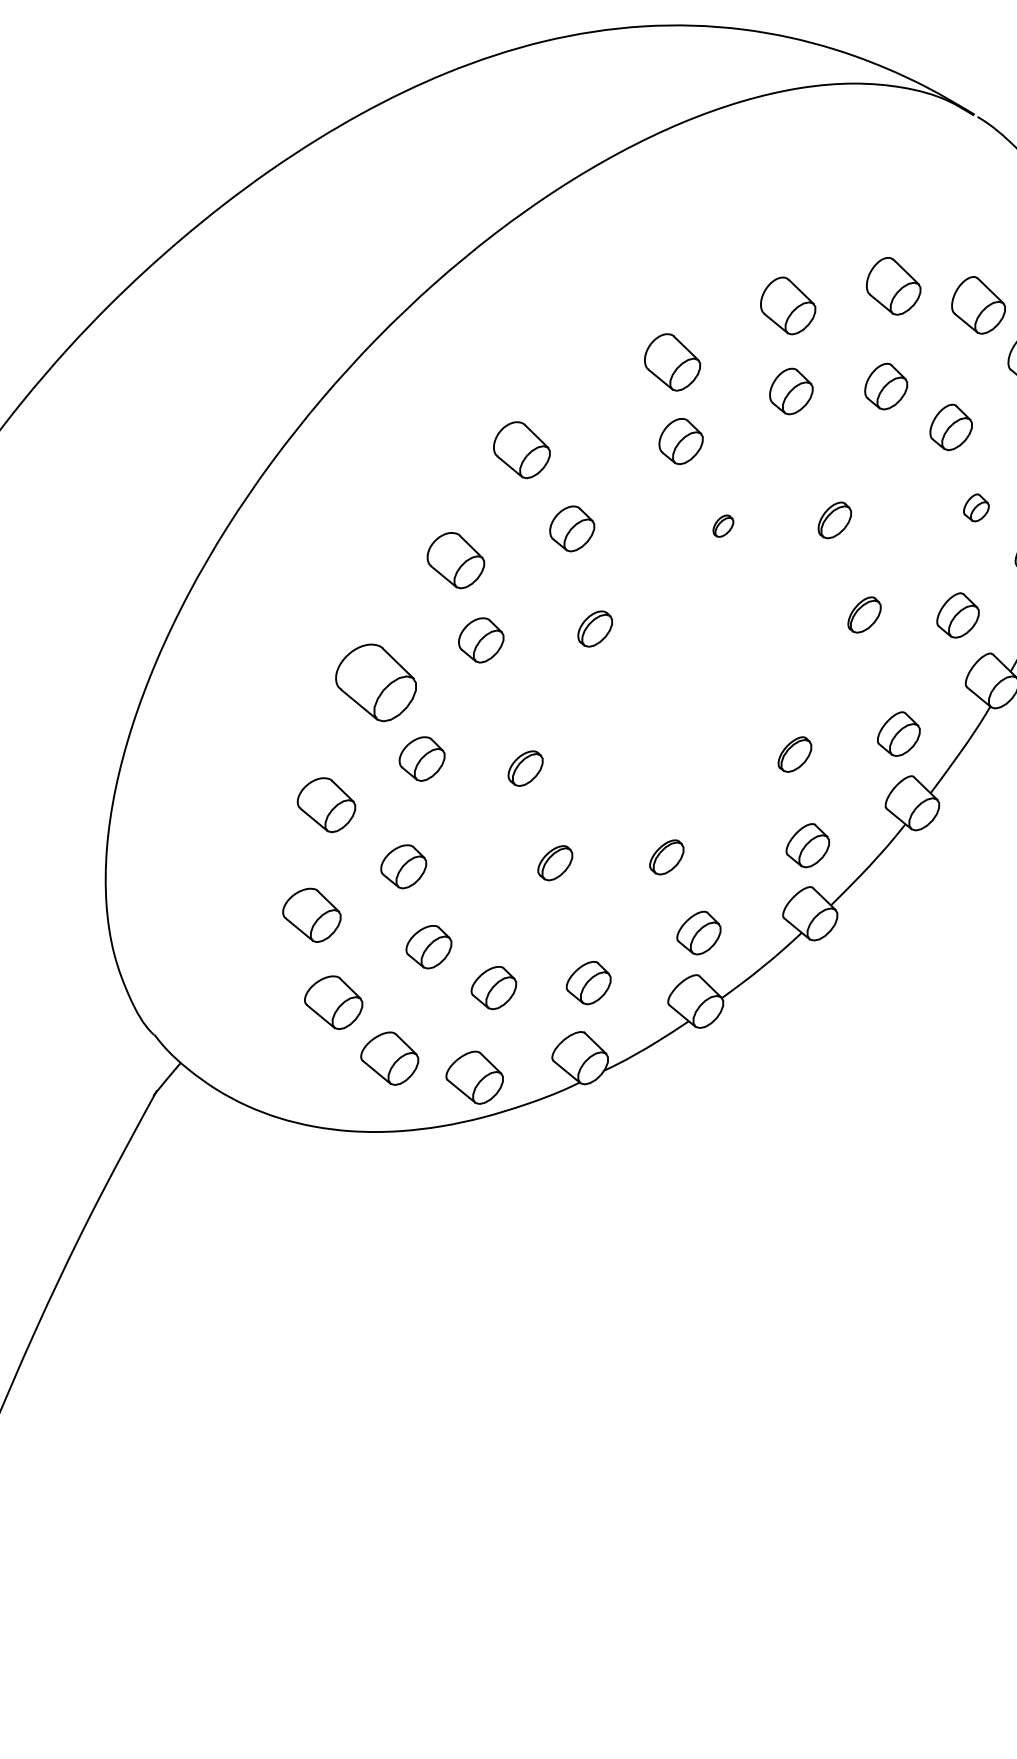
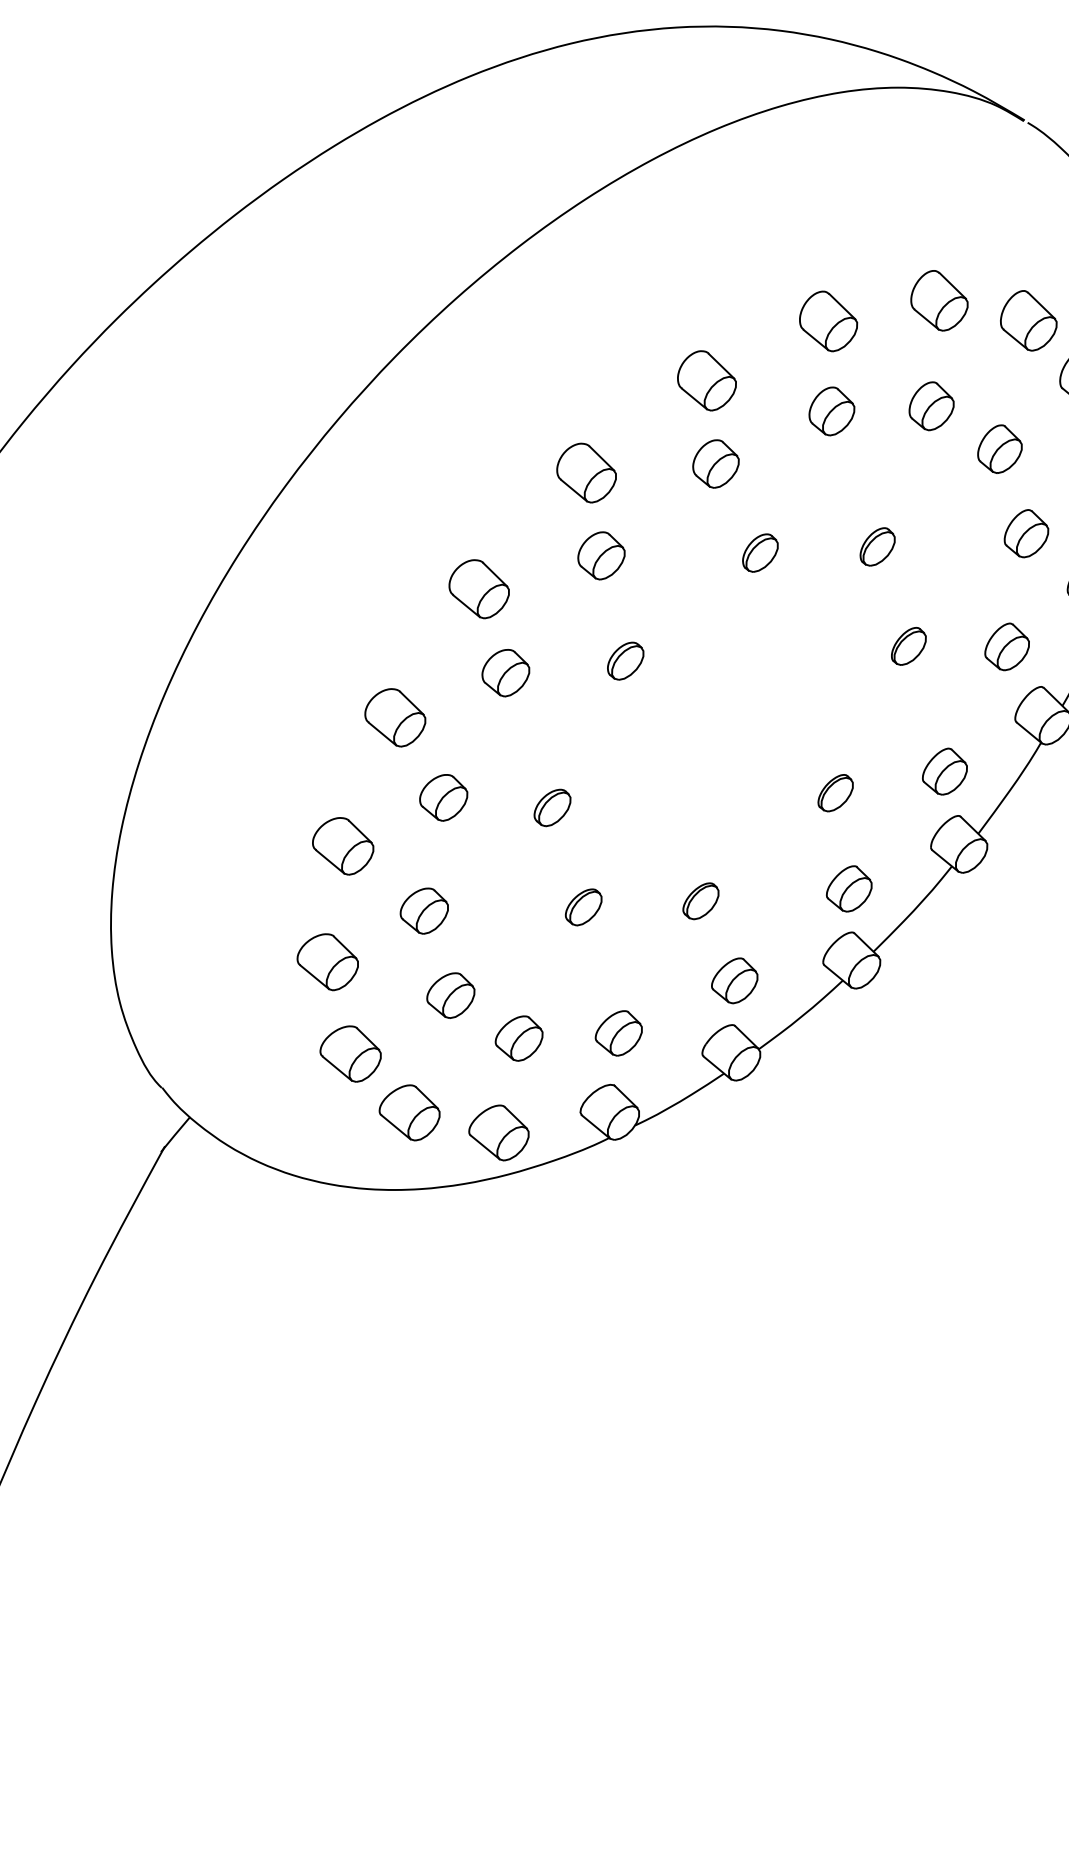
part: (521, 449) -> (586, 472), moved
part: (976, 507) -> (1026, 533), size x1.67
part: (723, 525) -> (760, 552), size x1.67
part: (376, 682) -> (395, 717), size x0.71

